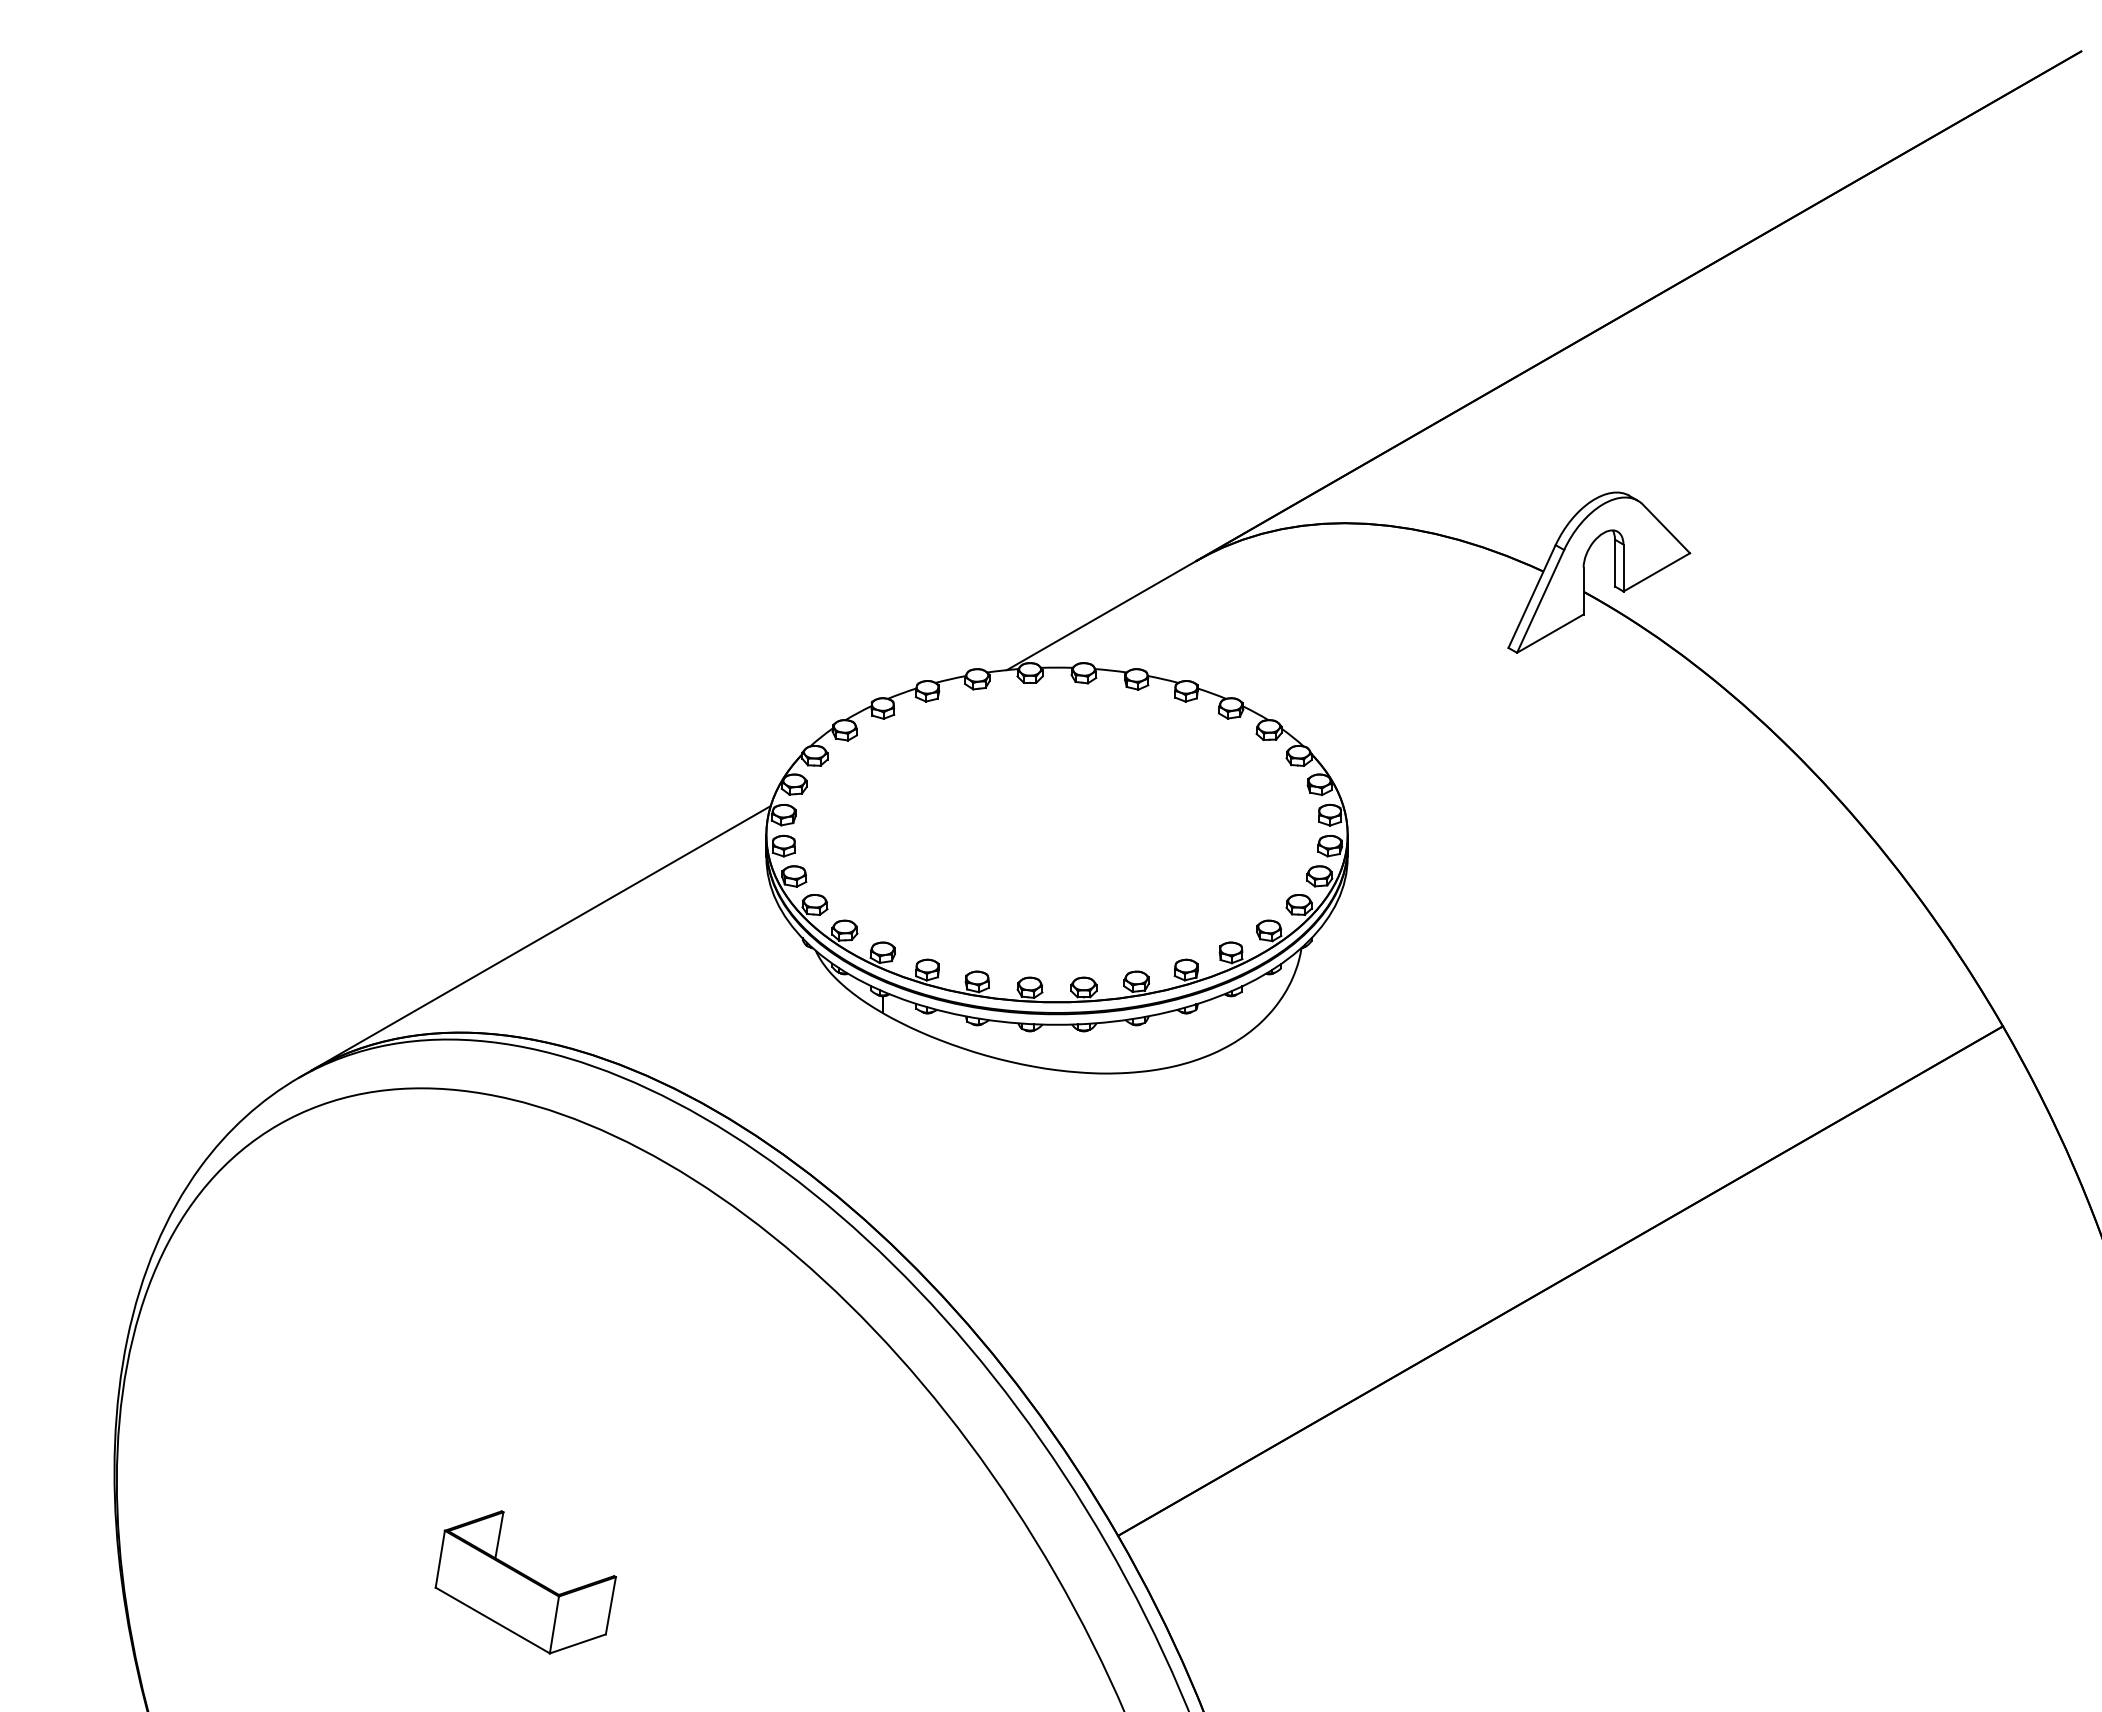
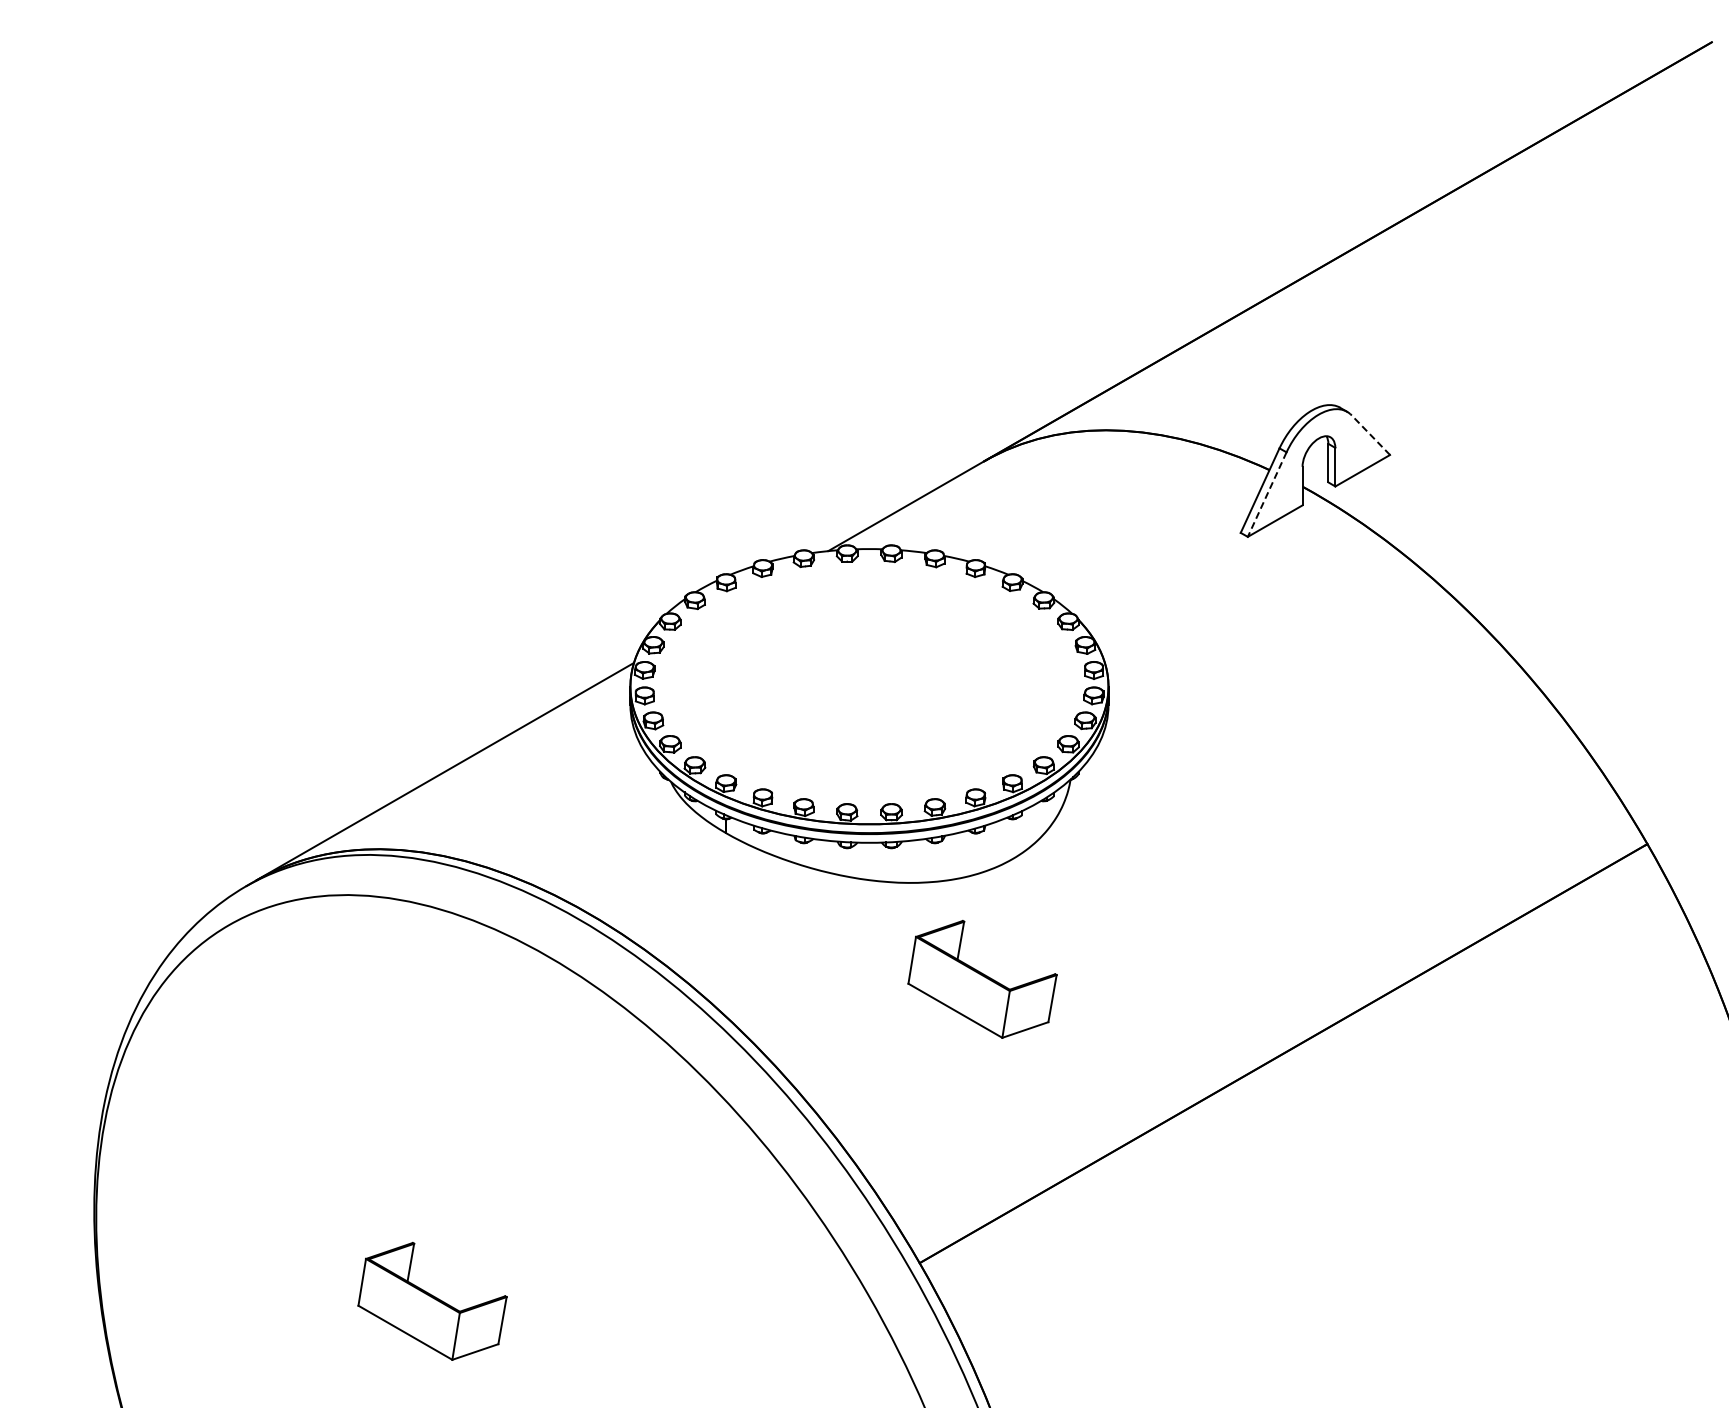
line: (1665, 528) -> (1369, 434), solid -> dashed
line: (1541, 601) -> (1267, 494), solid -> dashed
part: (1194, 1189) -> (982, 978), added

